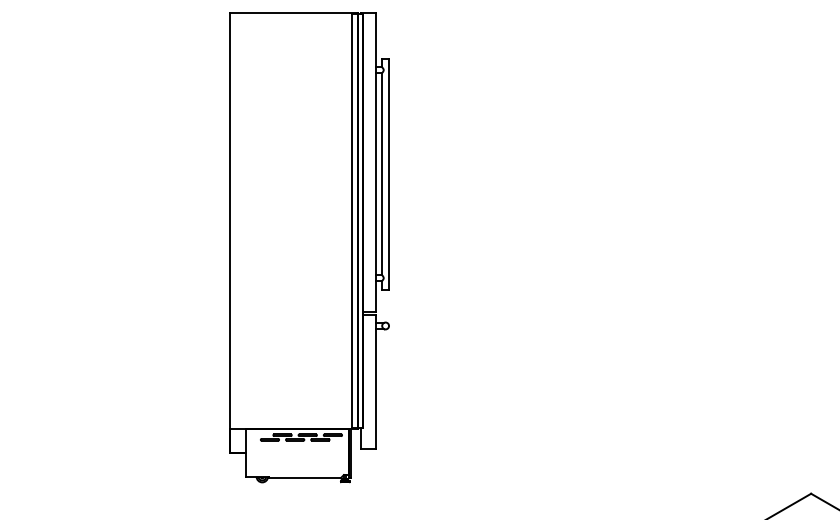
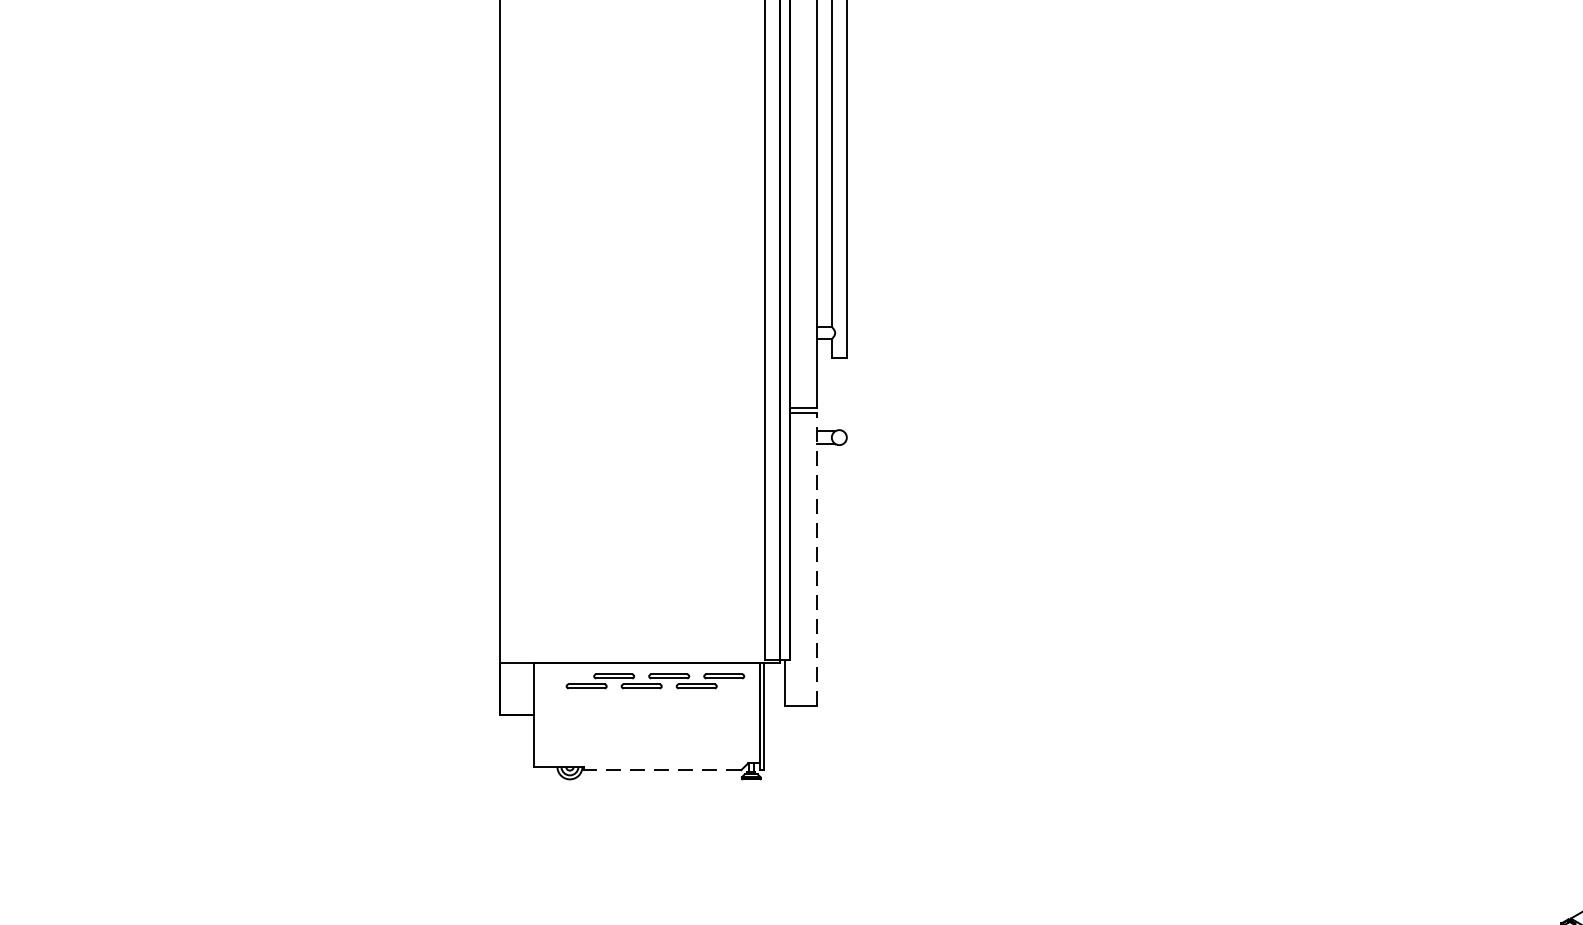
line: (375, 381) -> (817, 558), solid -> dashed
line: (304, 478) -> (662, 770), solid -> dashed

